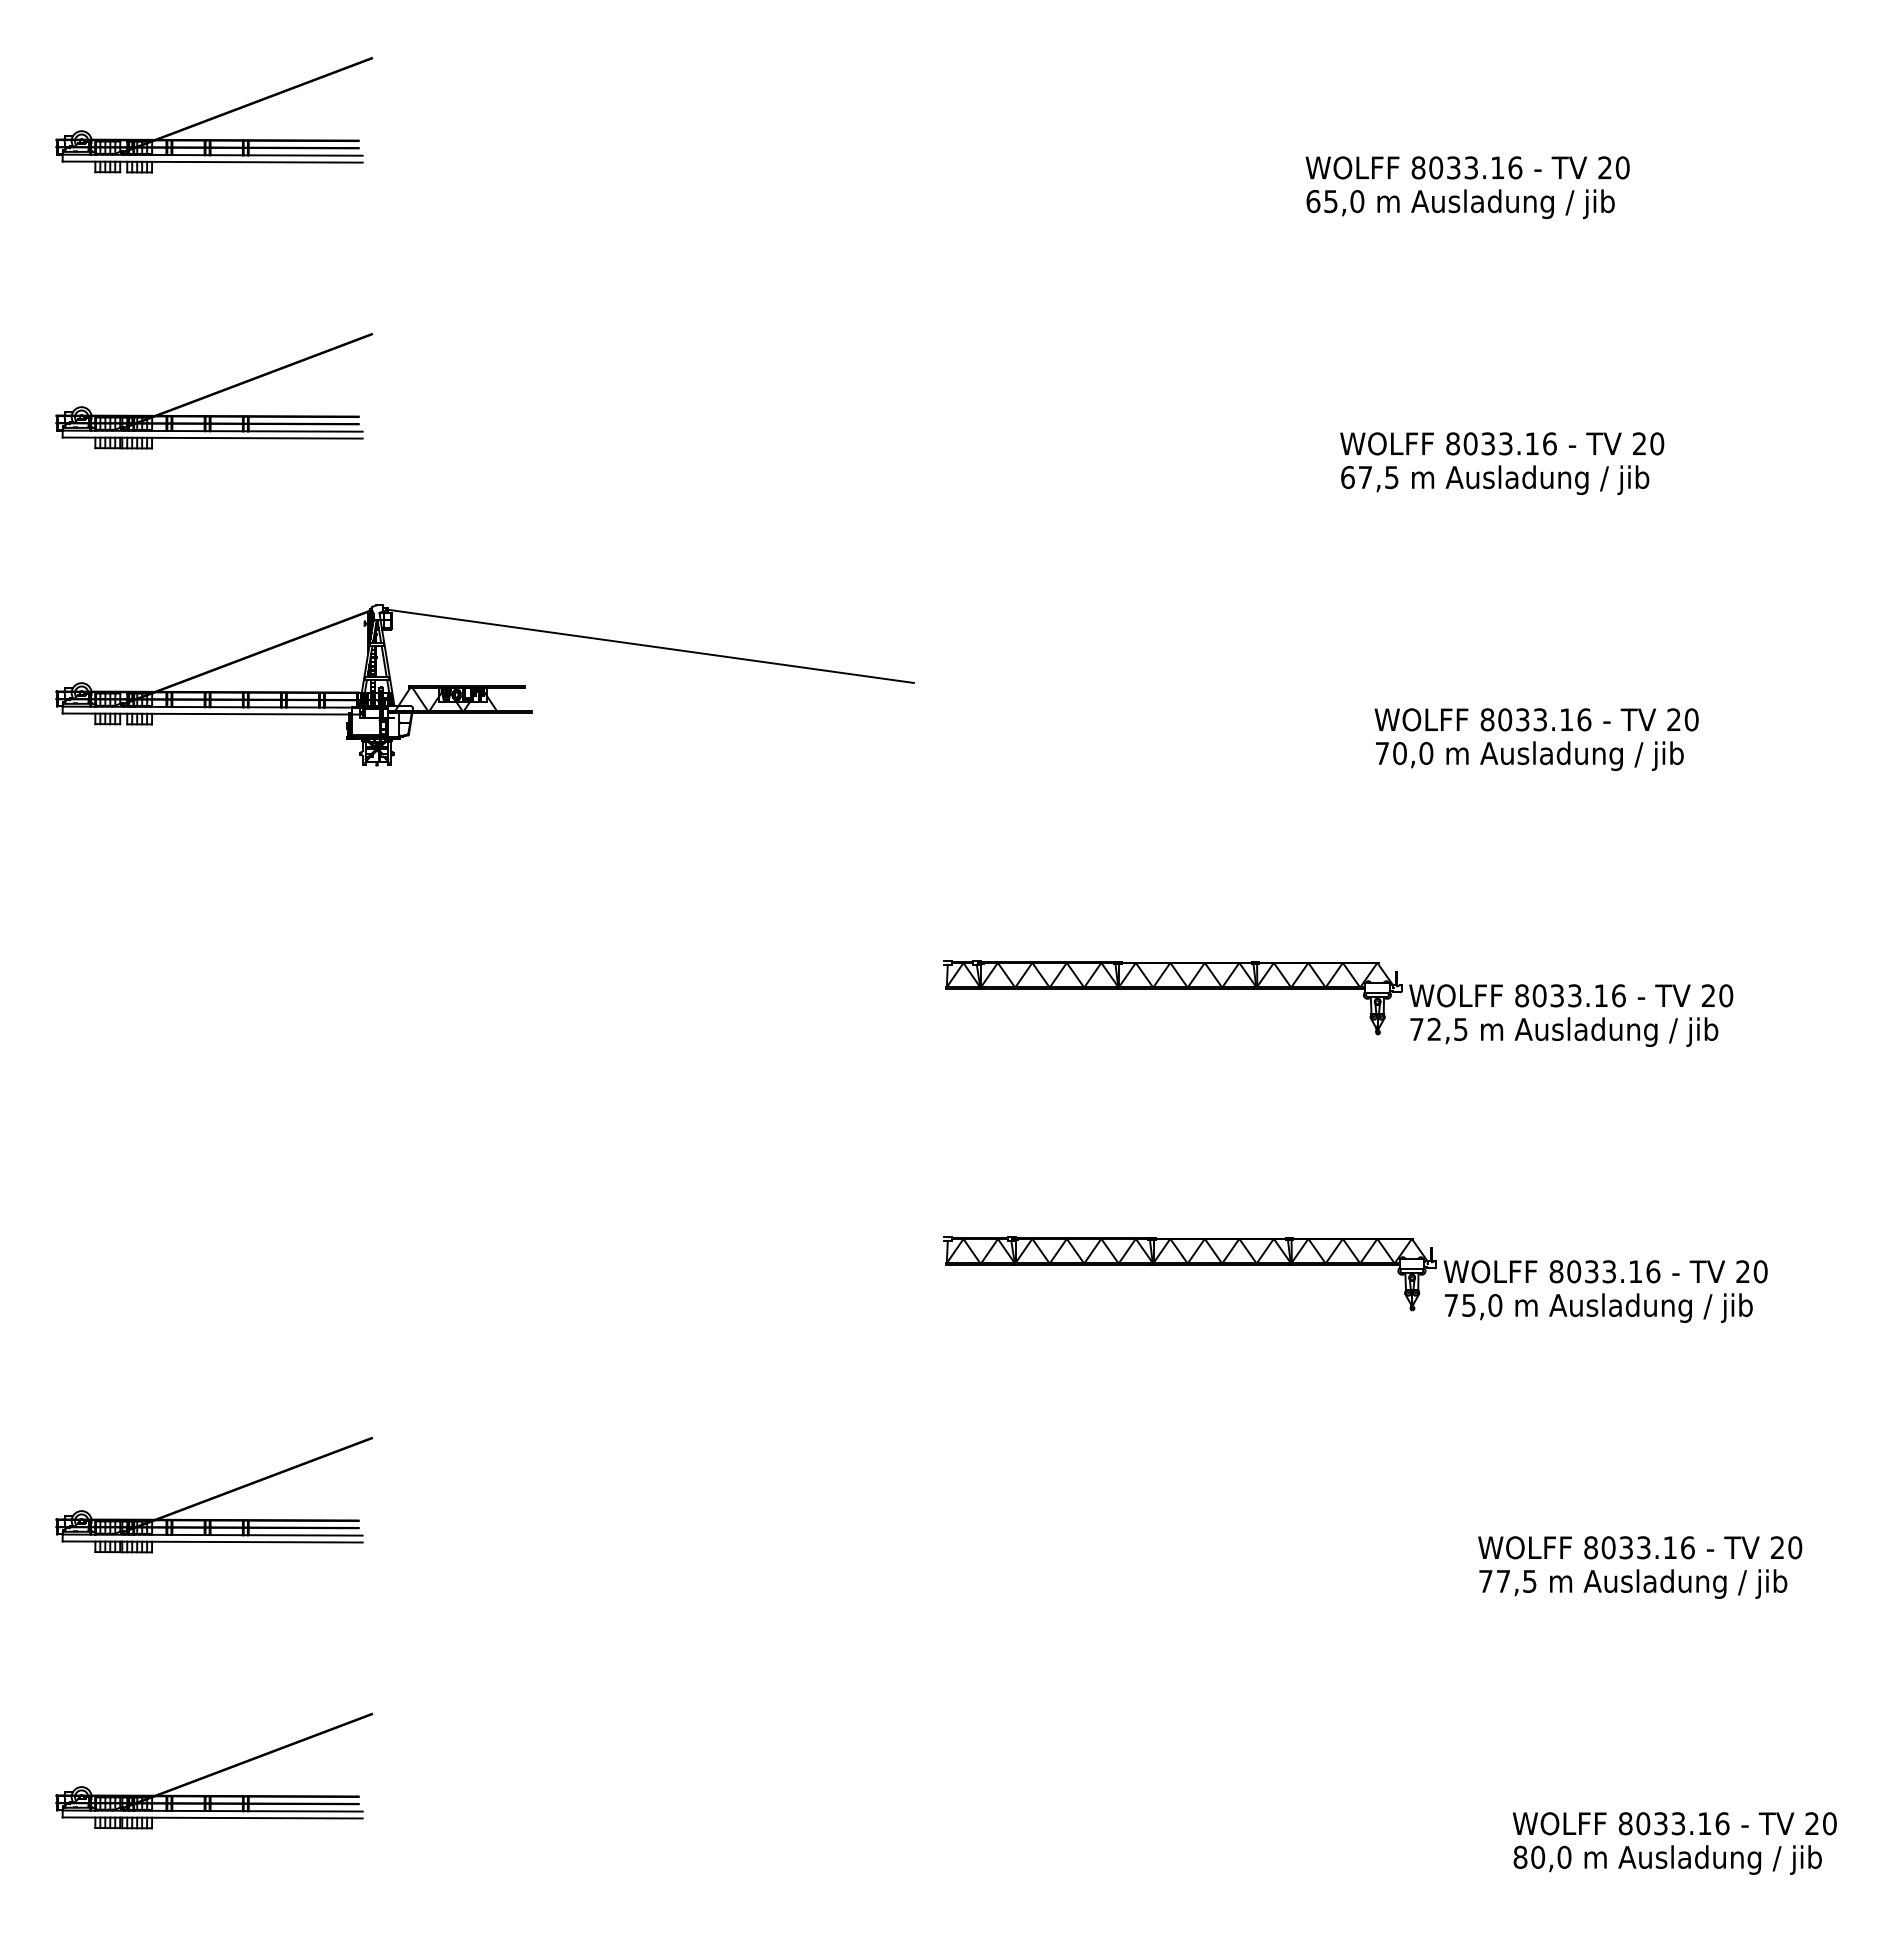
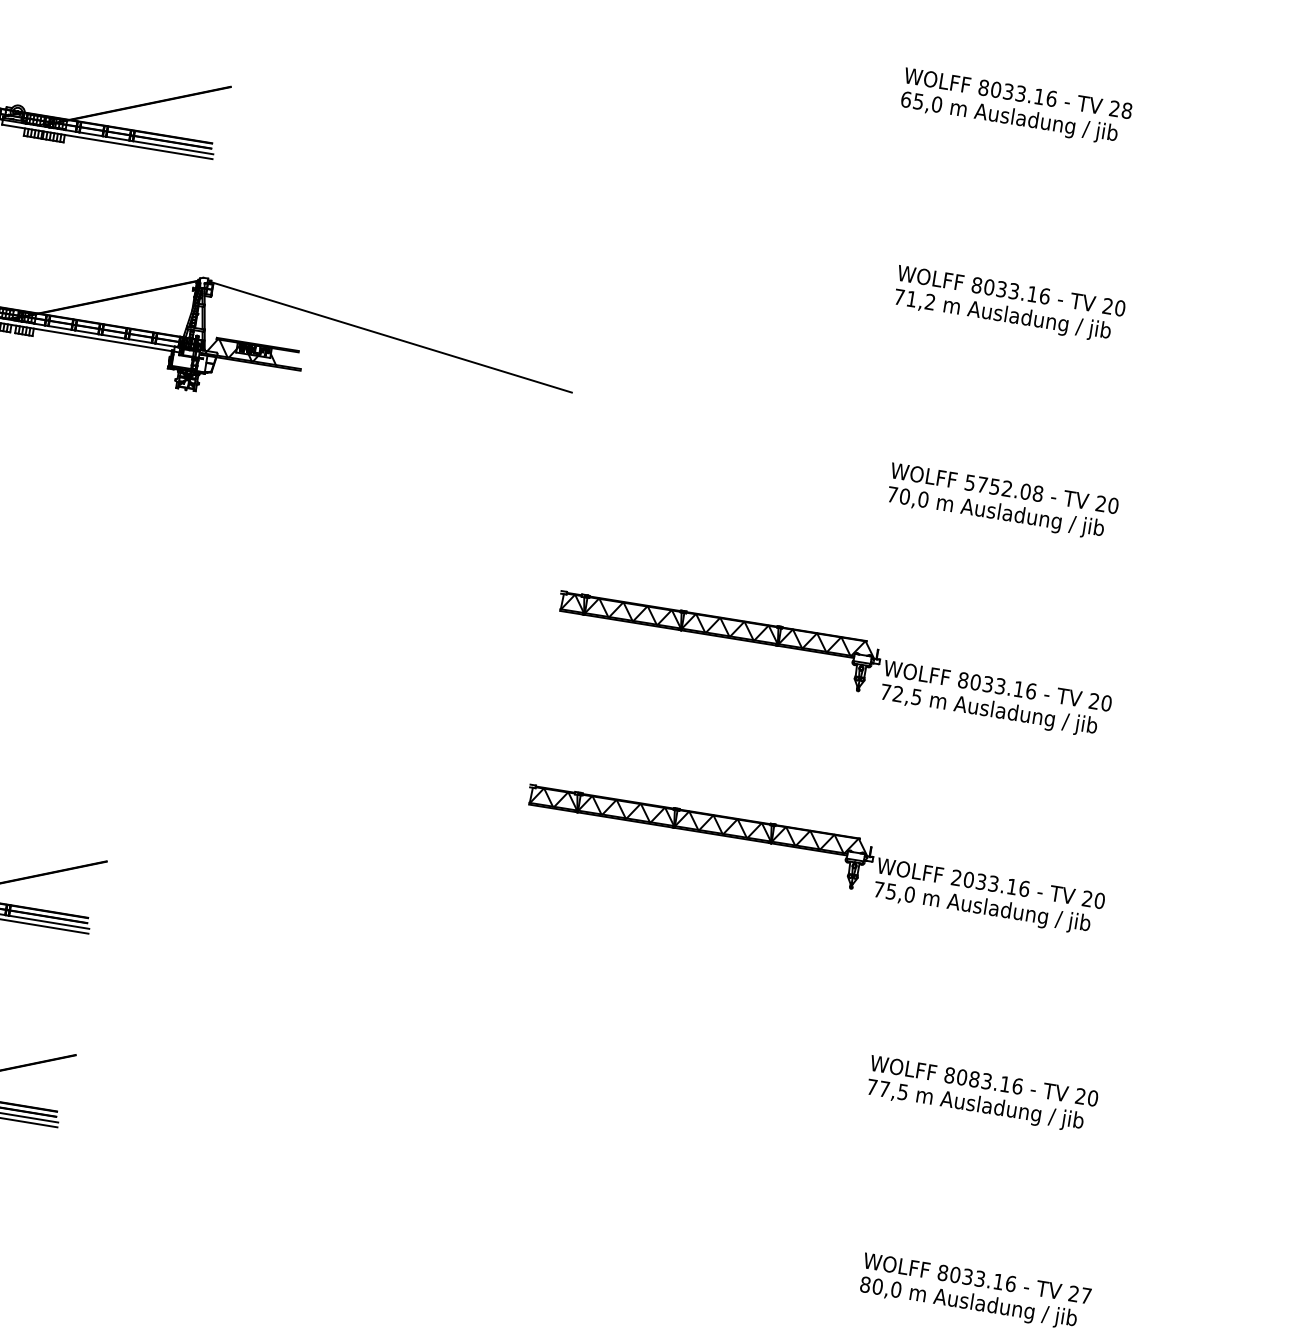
text: (1622, 167) -> (1126, 110), 20 -> 28
text: (1369, 477) -> (914, 299), 67,5 -> 71,2
text: (1535, 719) -> (1003, 488), 8033.16 -> 5752.08
text: (1556, 1271) -> (956, 877), 8033.16 -> 2033.16
text: (1626, 1547) -> (974, 1079), 8033.16 -> 8083.16
text: (1829, 1823) -> (1086, 1295), 20 -> 27

